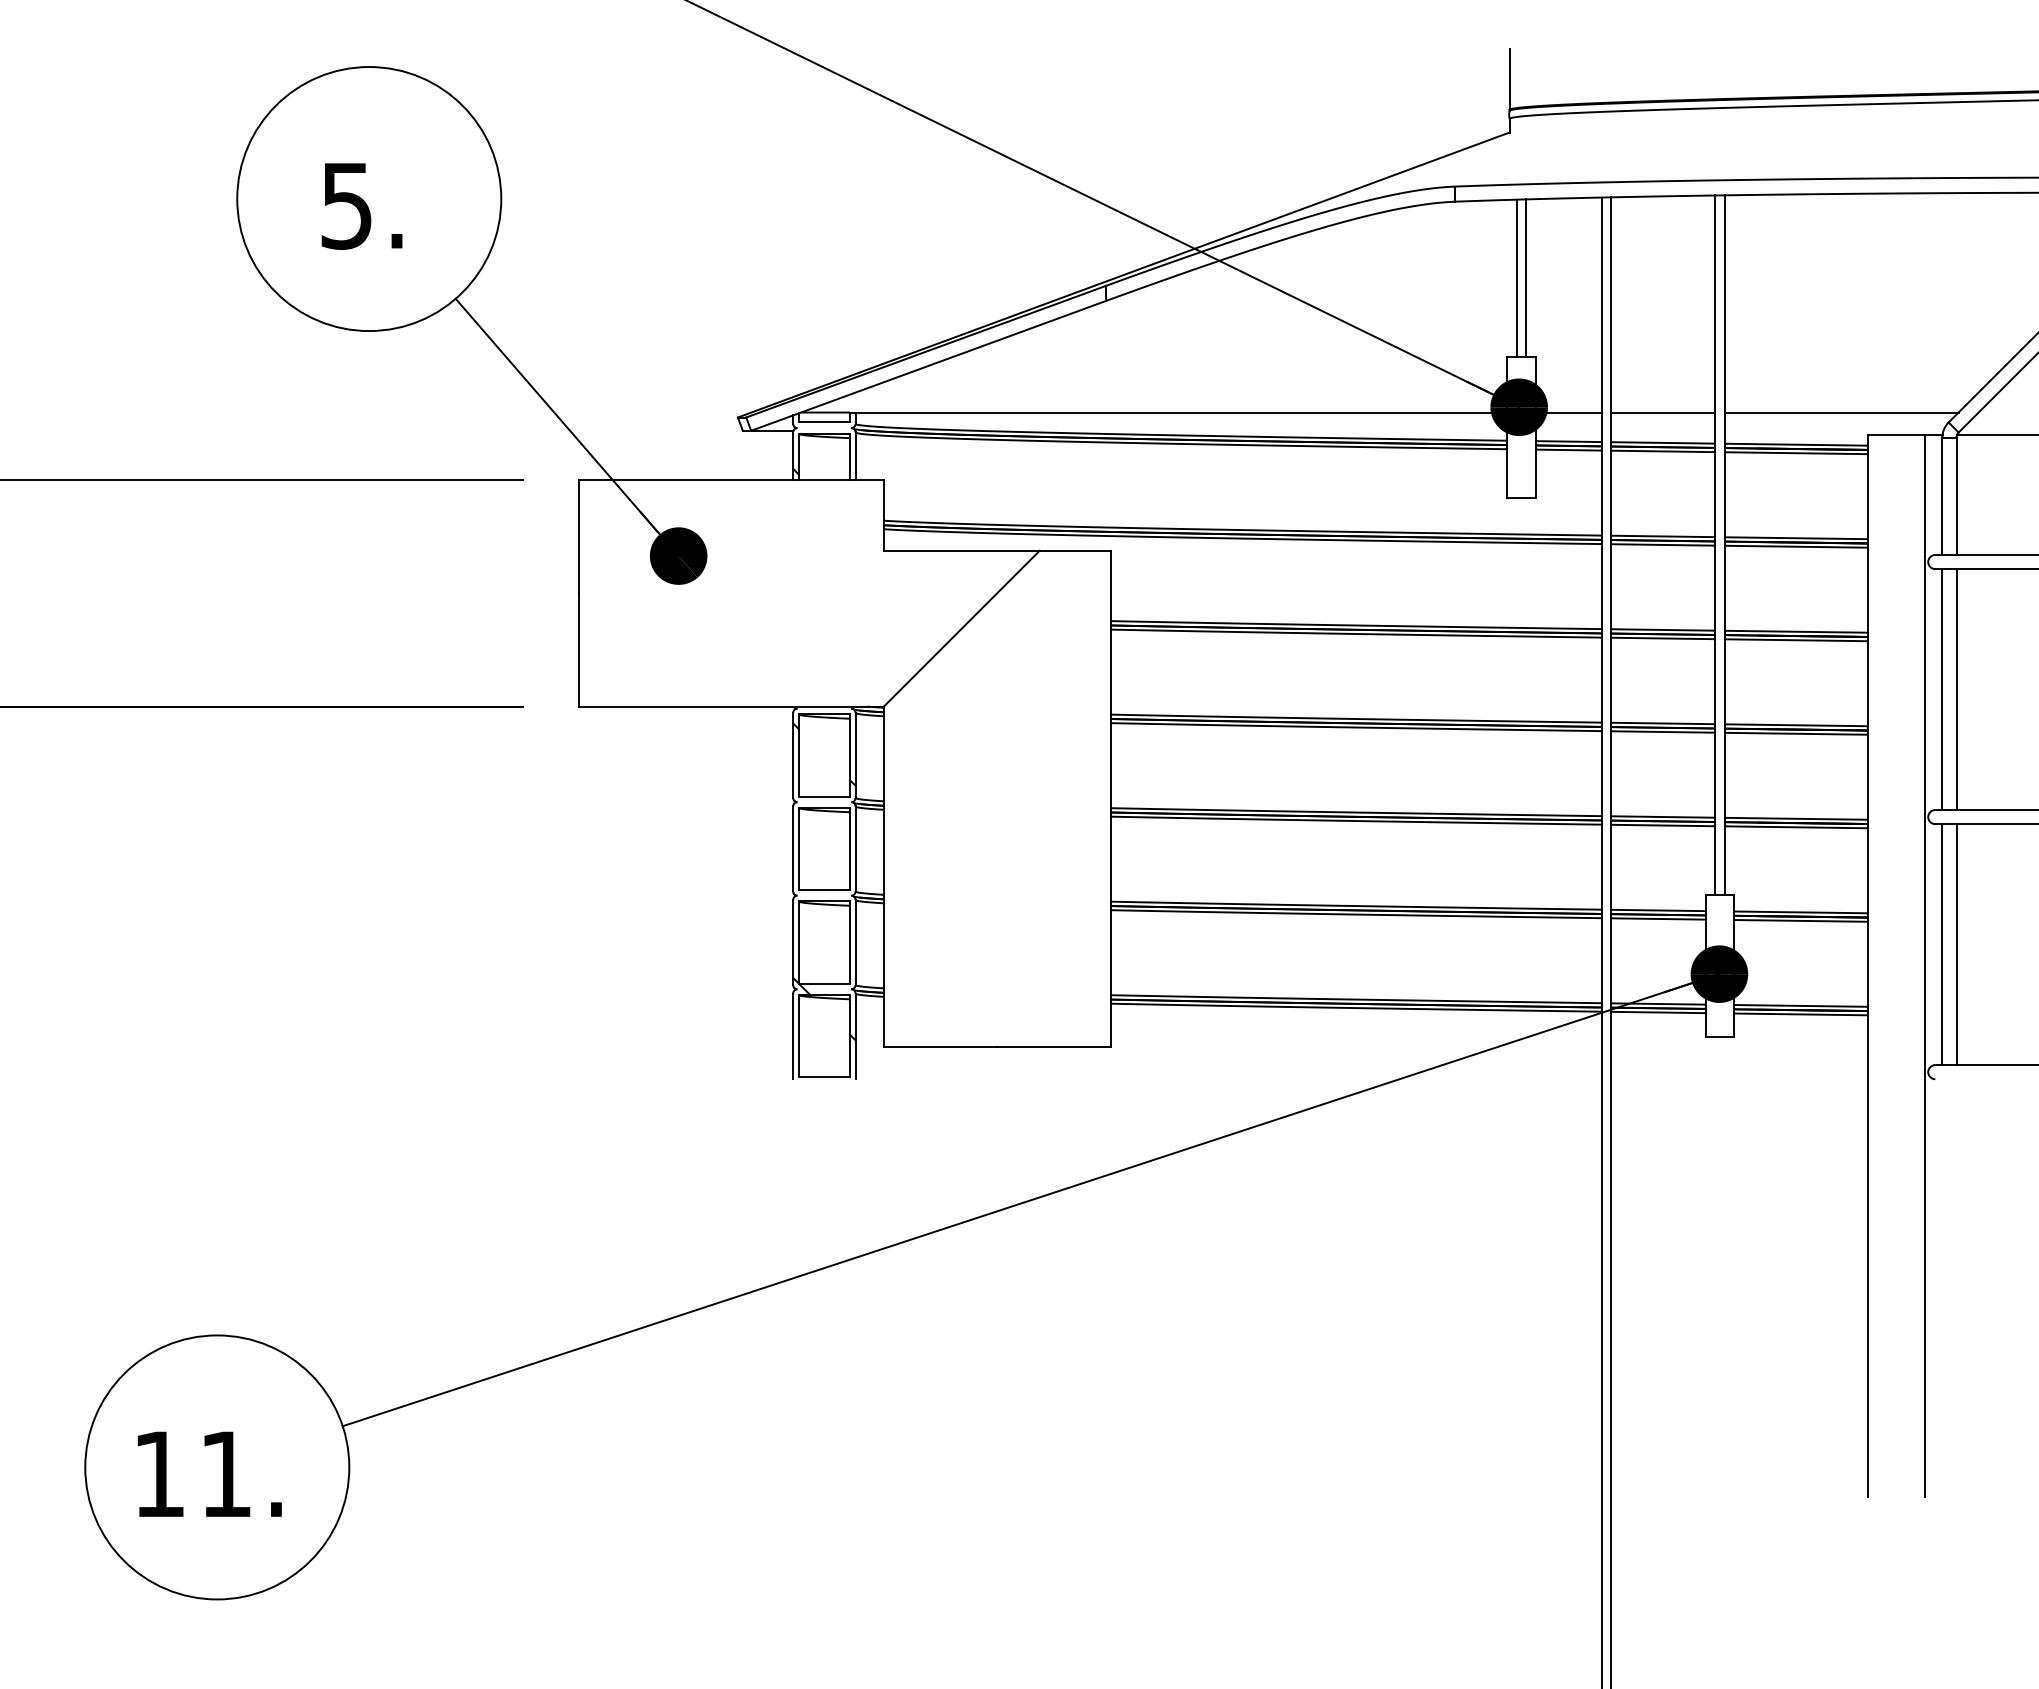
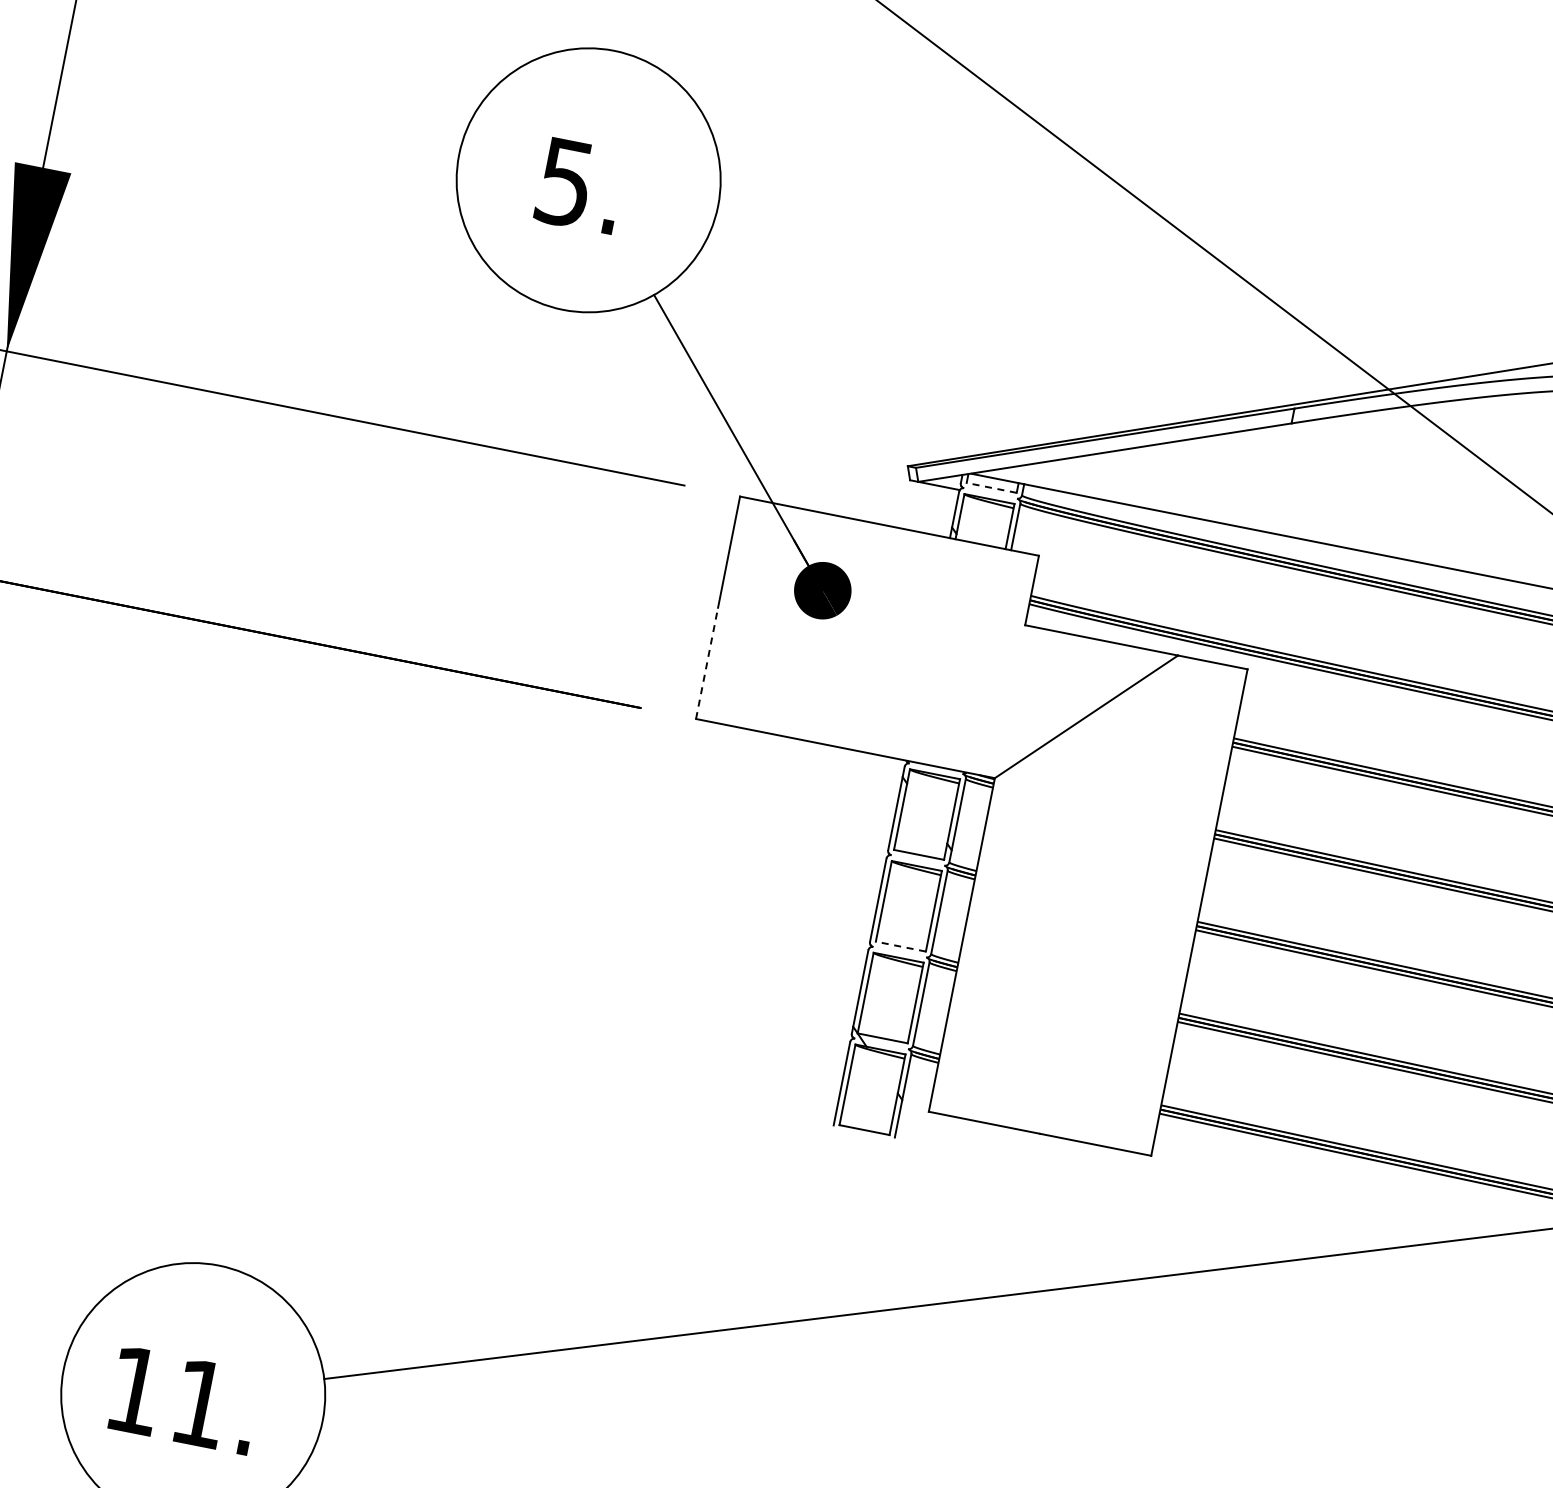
line: (824, 422) -> (991, 487), solid -> dashed
line: (579, 649) -> (707, 663), solid -> dashed
line: (824, 890) -> (900, 947), solid -> dashed

